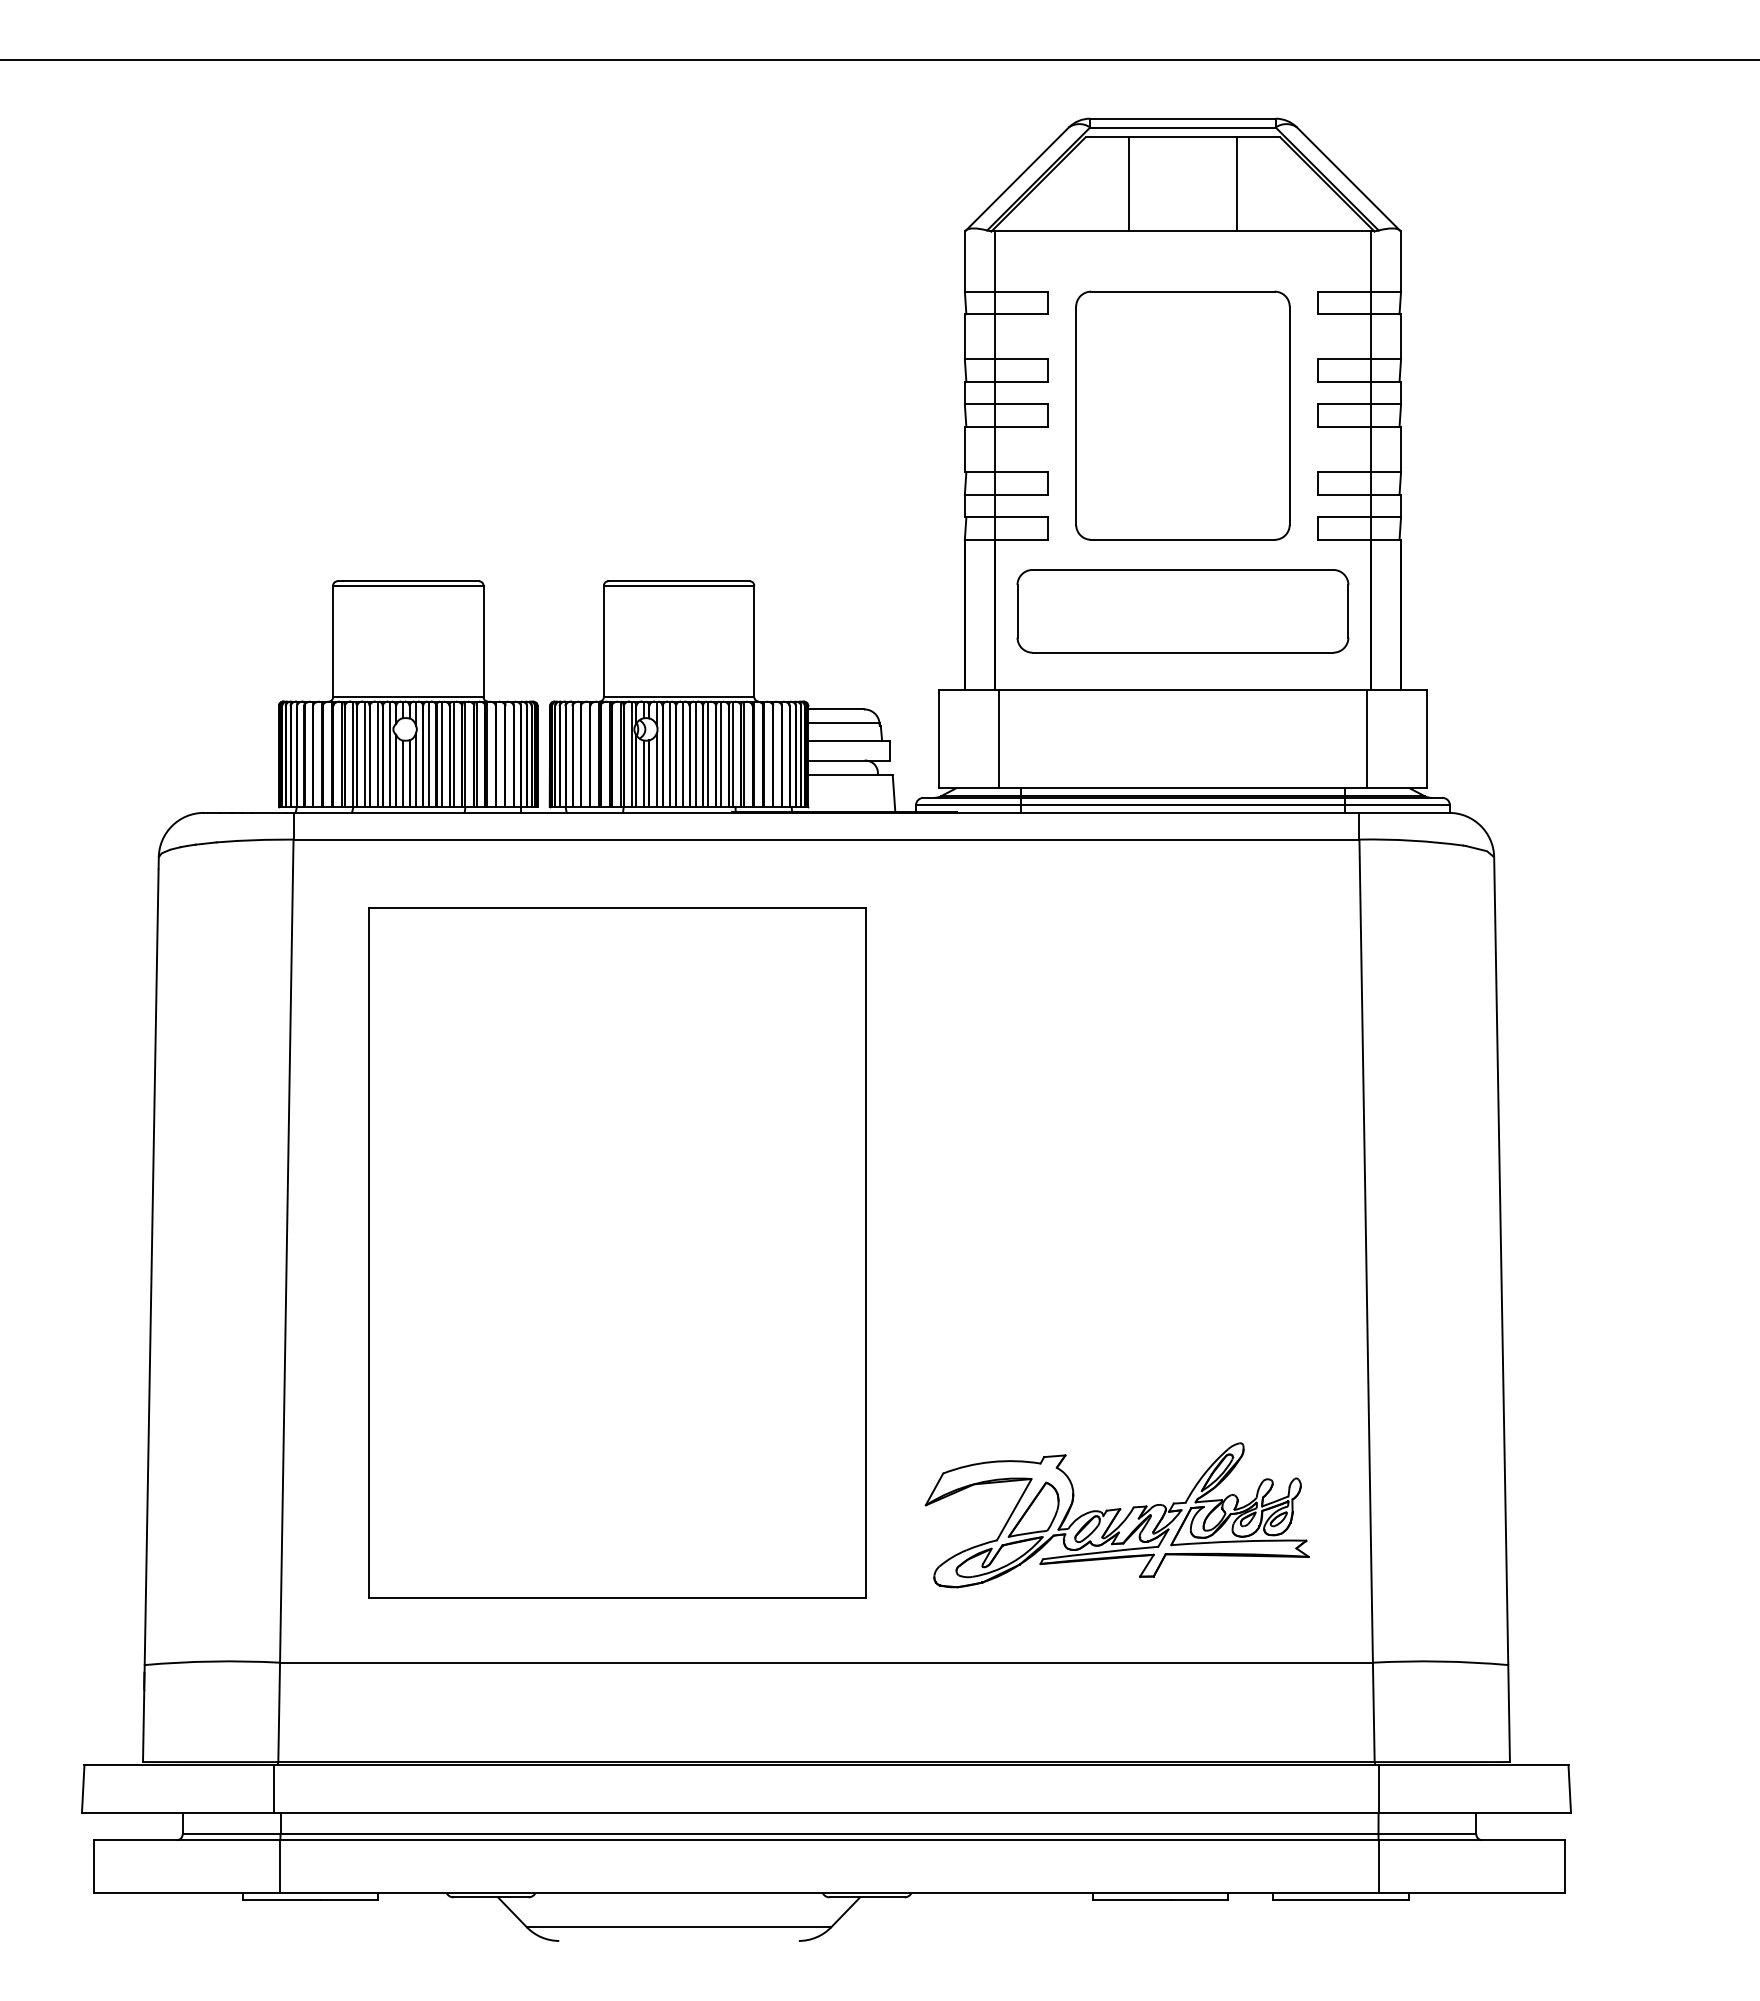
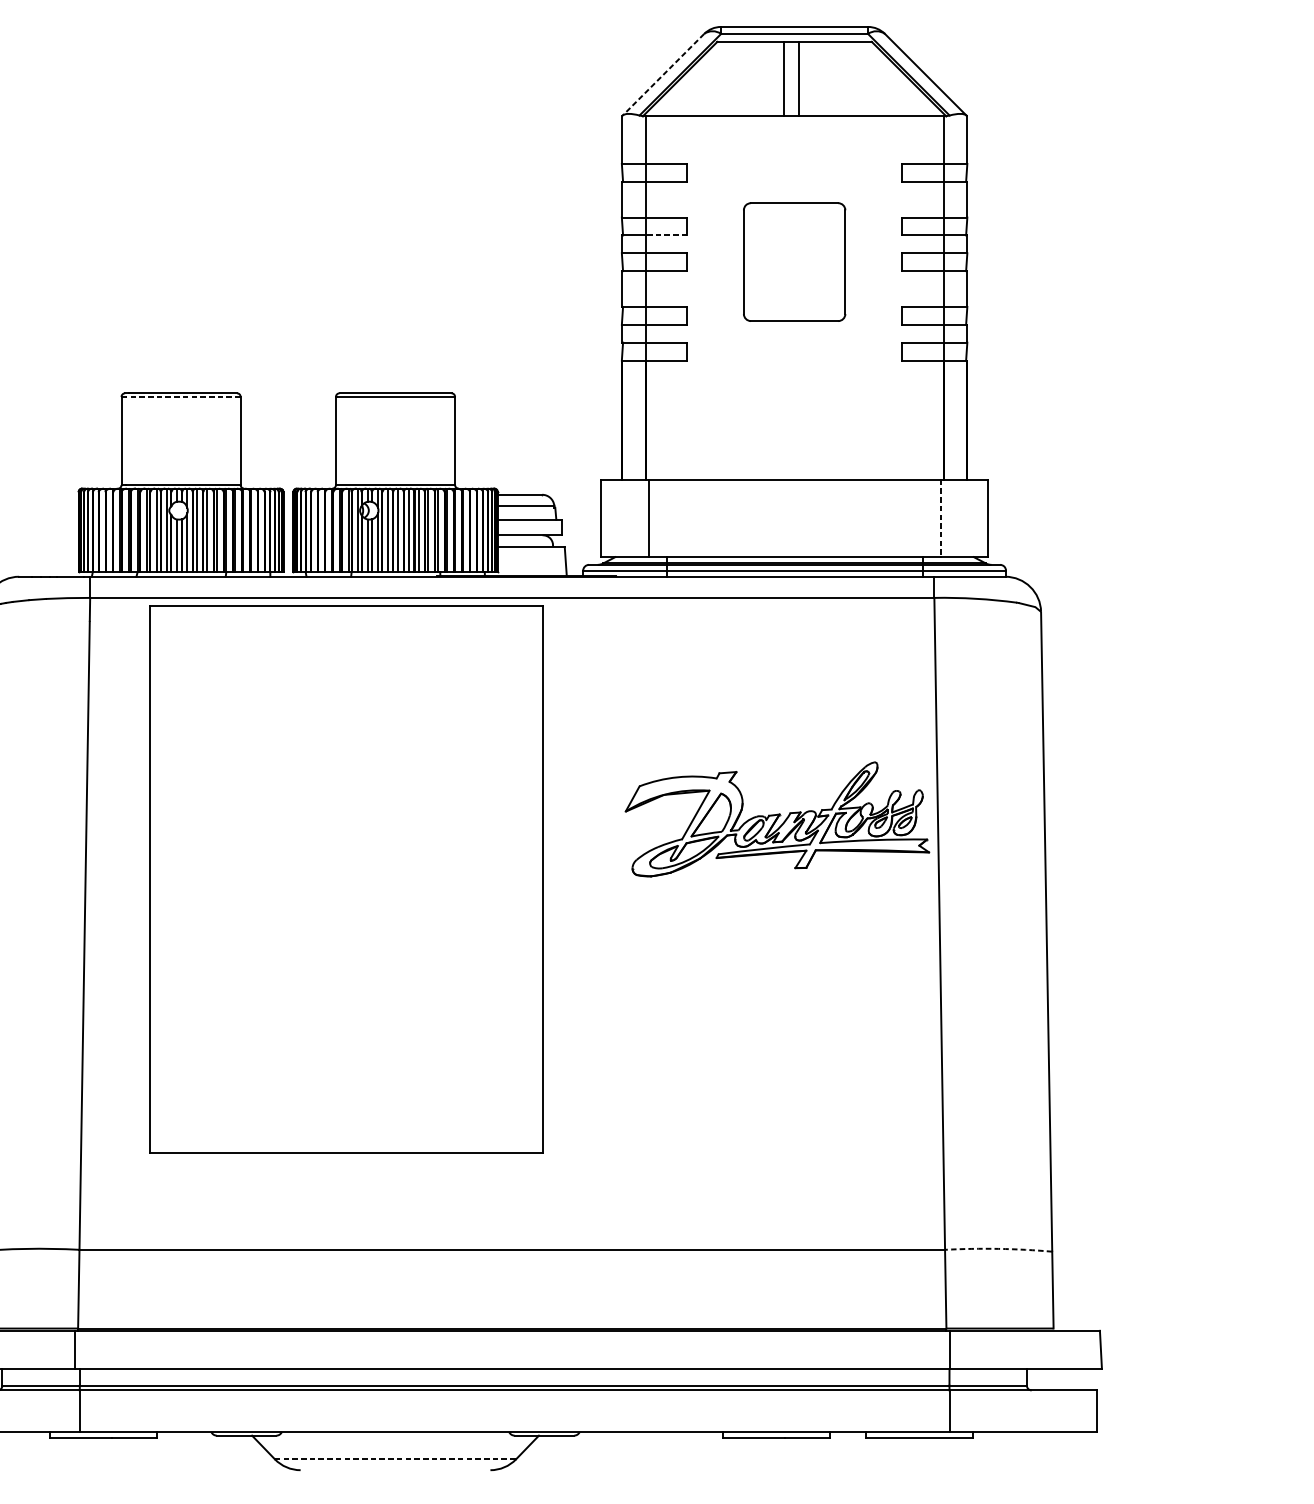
line: (1017, 179) -> (663, 75), solid -> dashed
line: (1128, 184) -> (798, 79), moved
line: (1237, 184) -> (783, 79), moved
line: (1020, 381) -> (665, 235), solid -> dashed
part: (1182, 415) -> (794, 262), size x0.6
line: (410, 585) -> (182, 396), solid -> dashed
part: (1182, 611) -> (794, 417), removed
line: (1367, 739) -> (940, 518), solid -> dashed
part: (617, 1252) -> (346, 879), moved
part: (1116, 1515) -> (776, 819), moved
arc: (1440, 1661) -> (998, 1248), solid -> dashed
line: (679, 1927) -> (395, 1459), solid -> dashed

